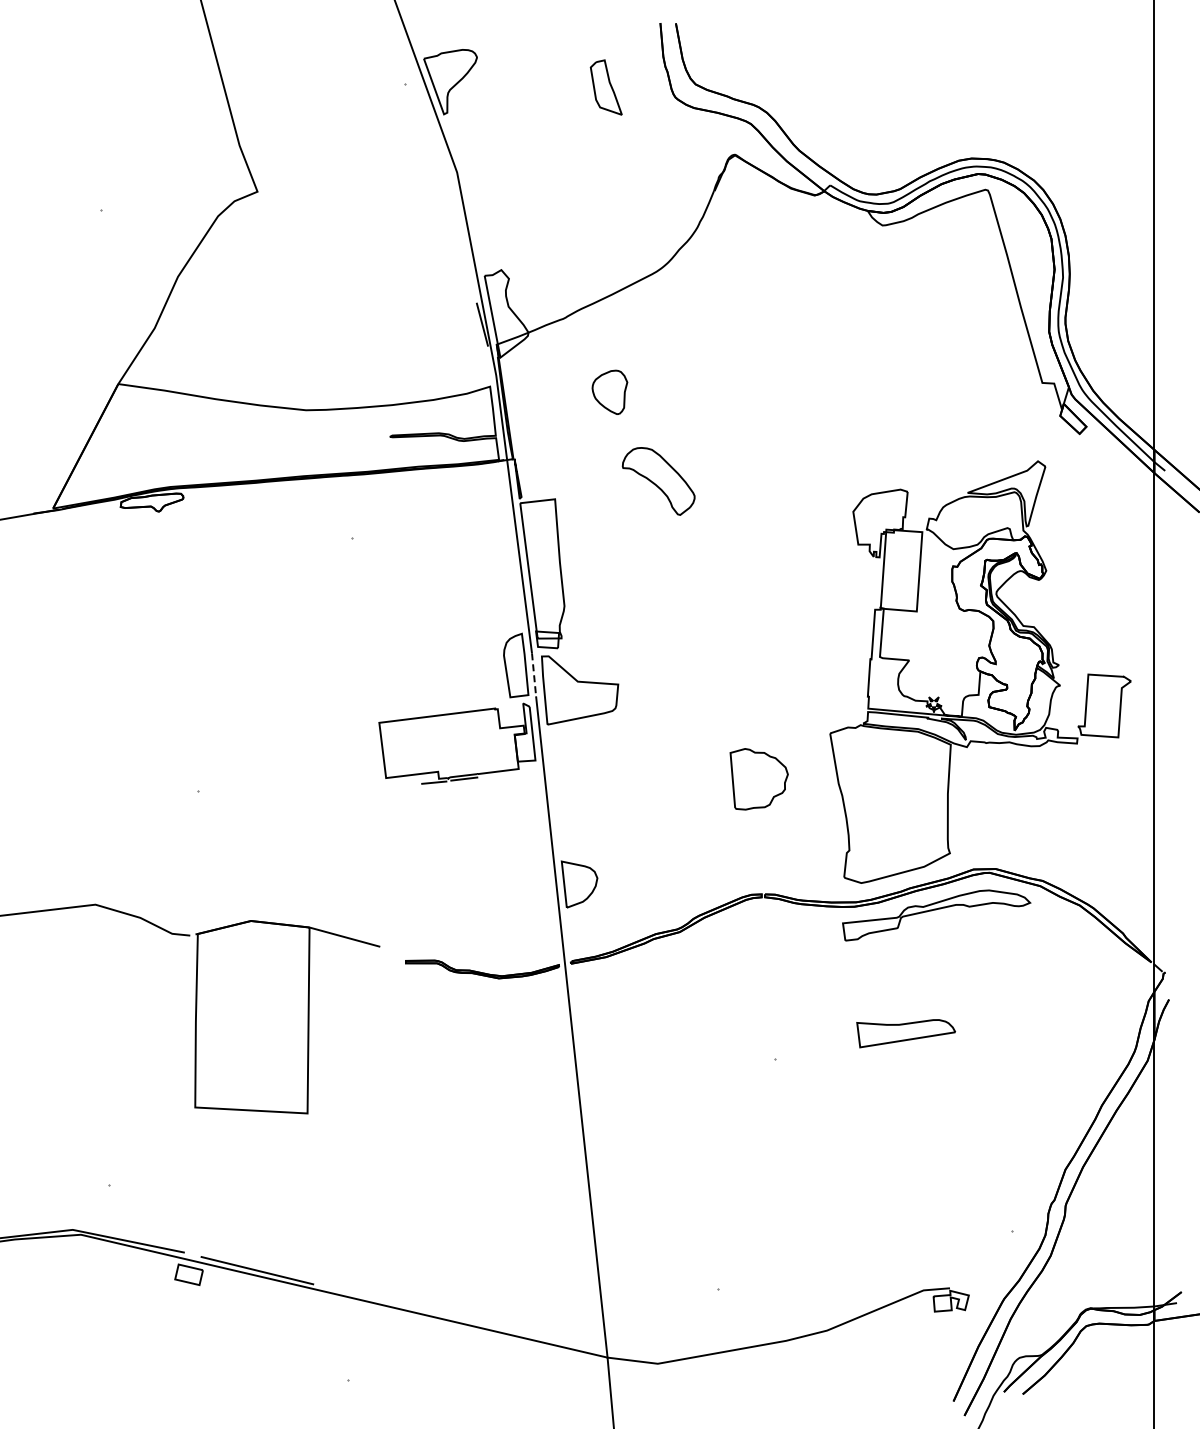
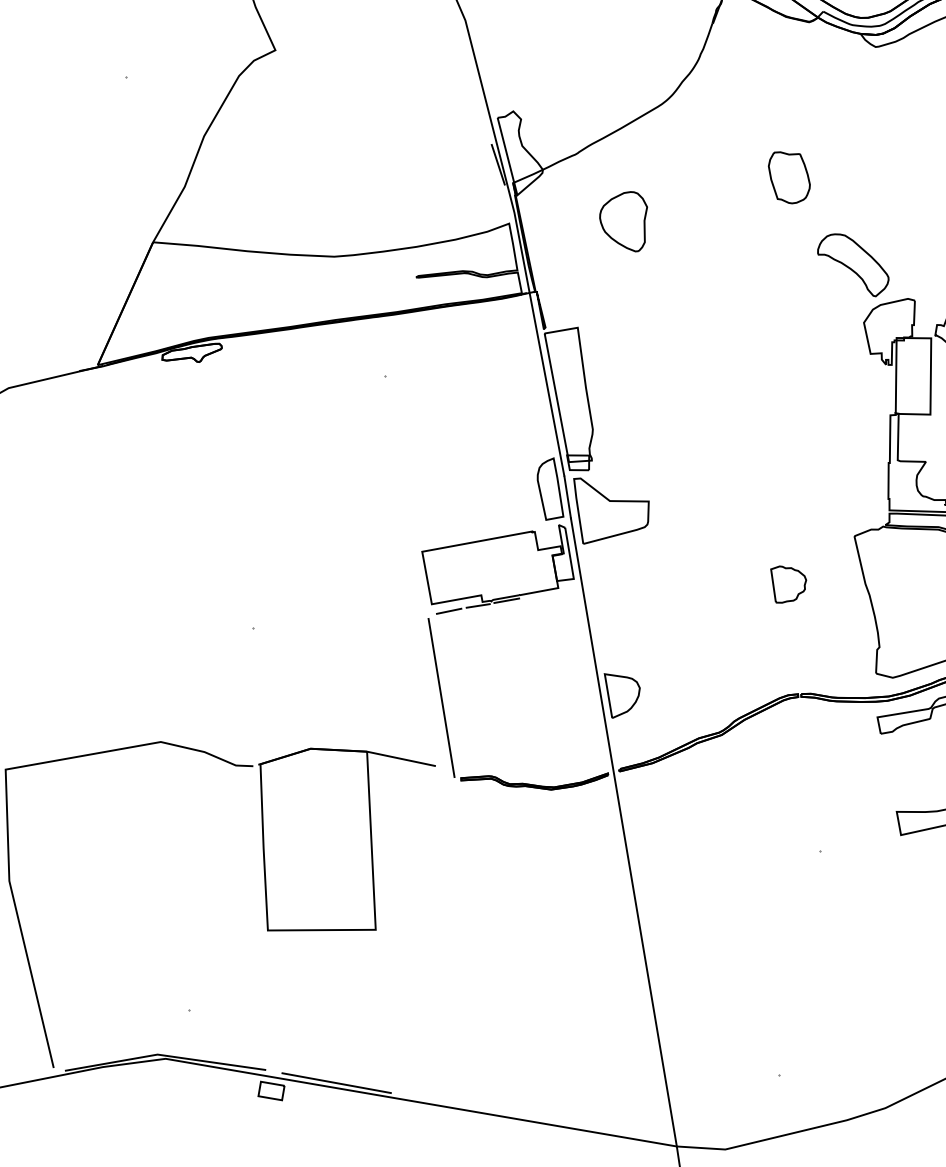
part: (784, 355) -> (789, 177), added
part: (609, 392) -> (623, 222), size x1.43
part: (658, 481) -> (853, 265), moved
line: (534, 675) -> (568, 497), dashed -> solid
part: (759, 778) -> (789, 583), size x0.62
line: (403, 786) -> (448, 611), added
line: (390, 876) -> (441, 698), added

